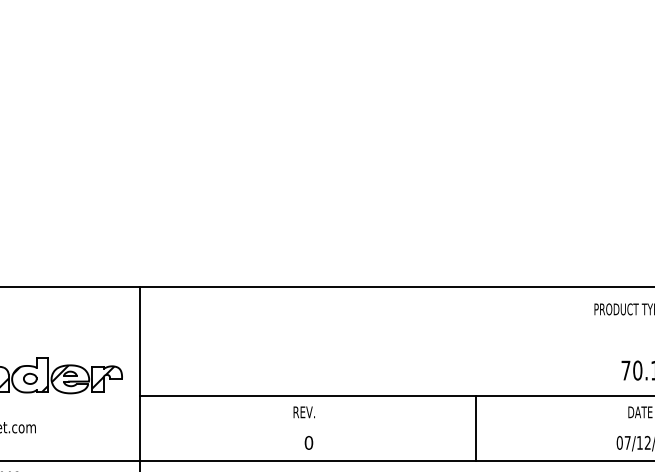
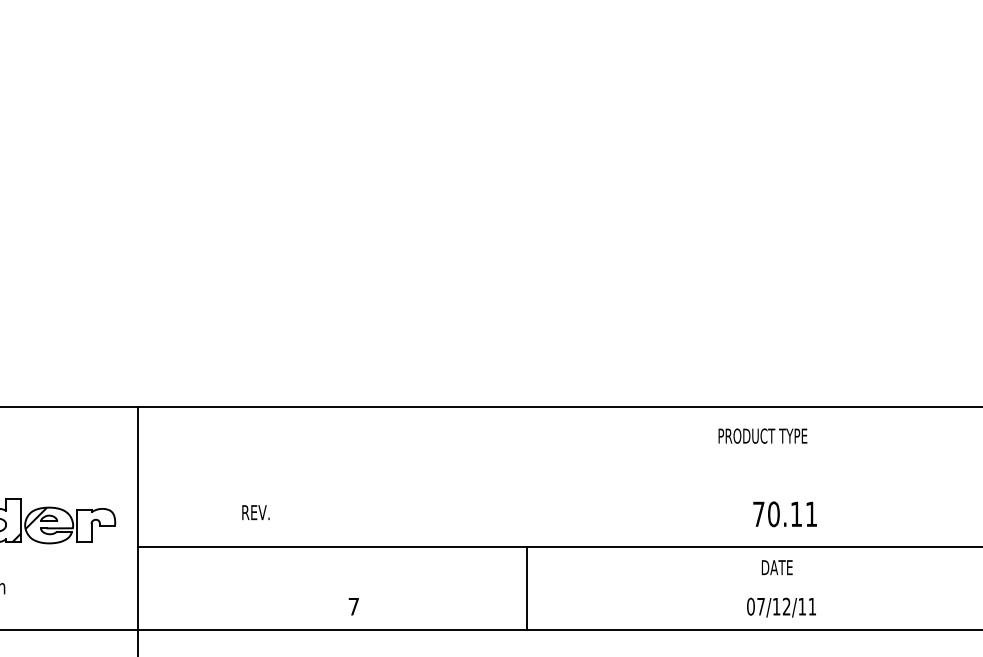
hatch: (103, 377) -> (91, 523), removed
text: (303, 412) -> (255, 512), moved
line: (476, 428) -> (527, 588), moved
text: (308, 442) -> (353, 606), 0 -> 7

